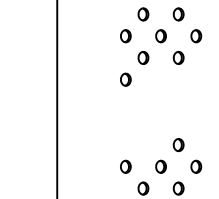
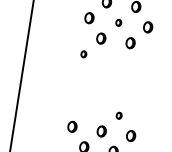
part: (160, 36) -> (118, 22), size x0.6
part: (125, 79) -> (83, 54), size x0.6
part: (178, 145) -> (119, 116), size x0.6

